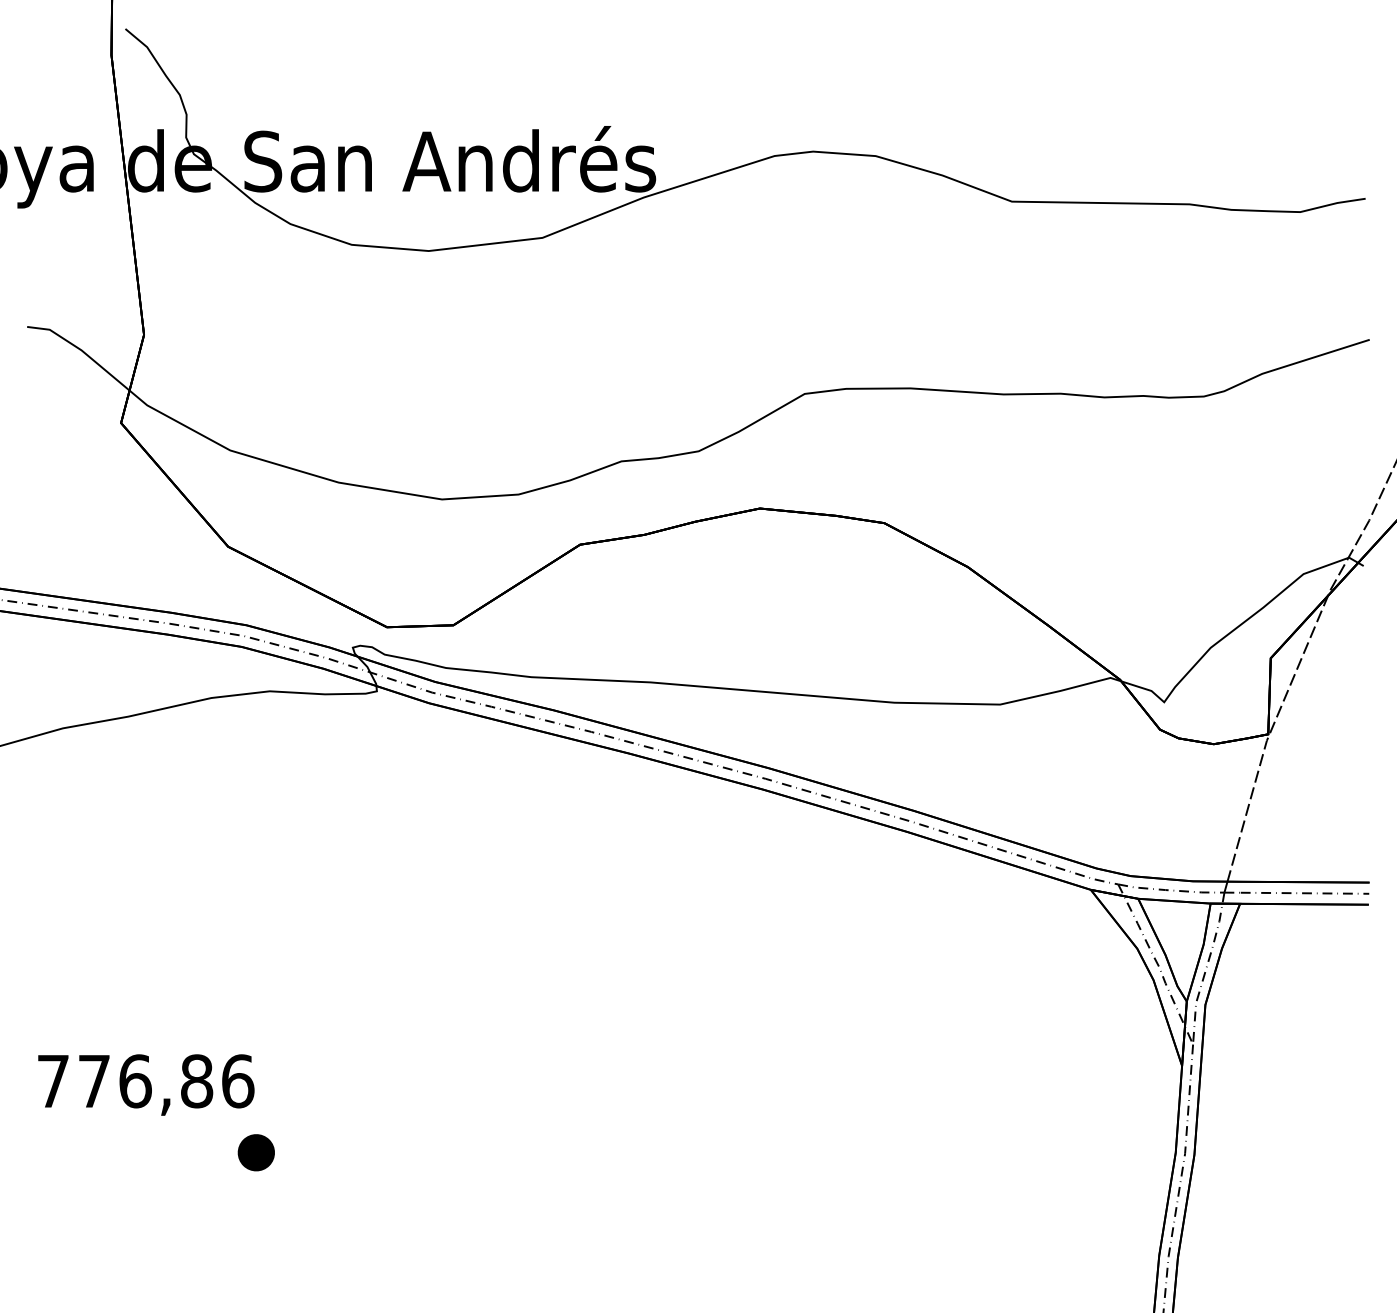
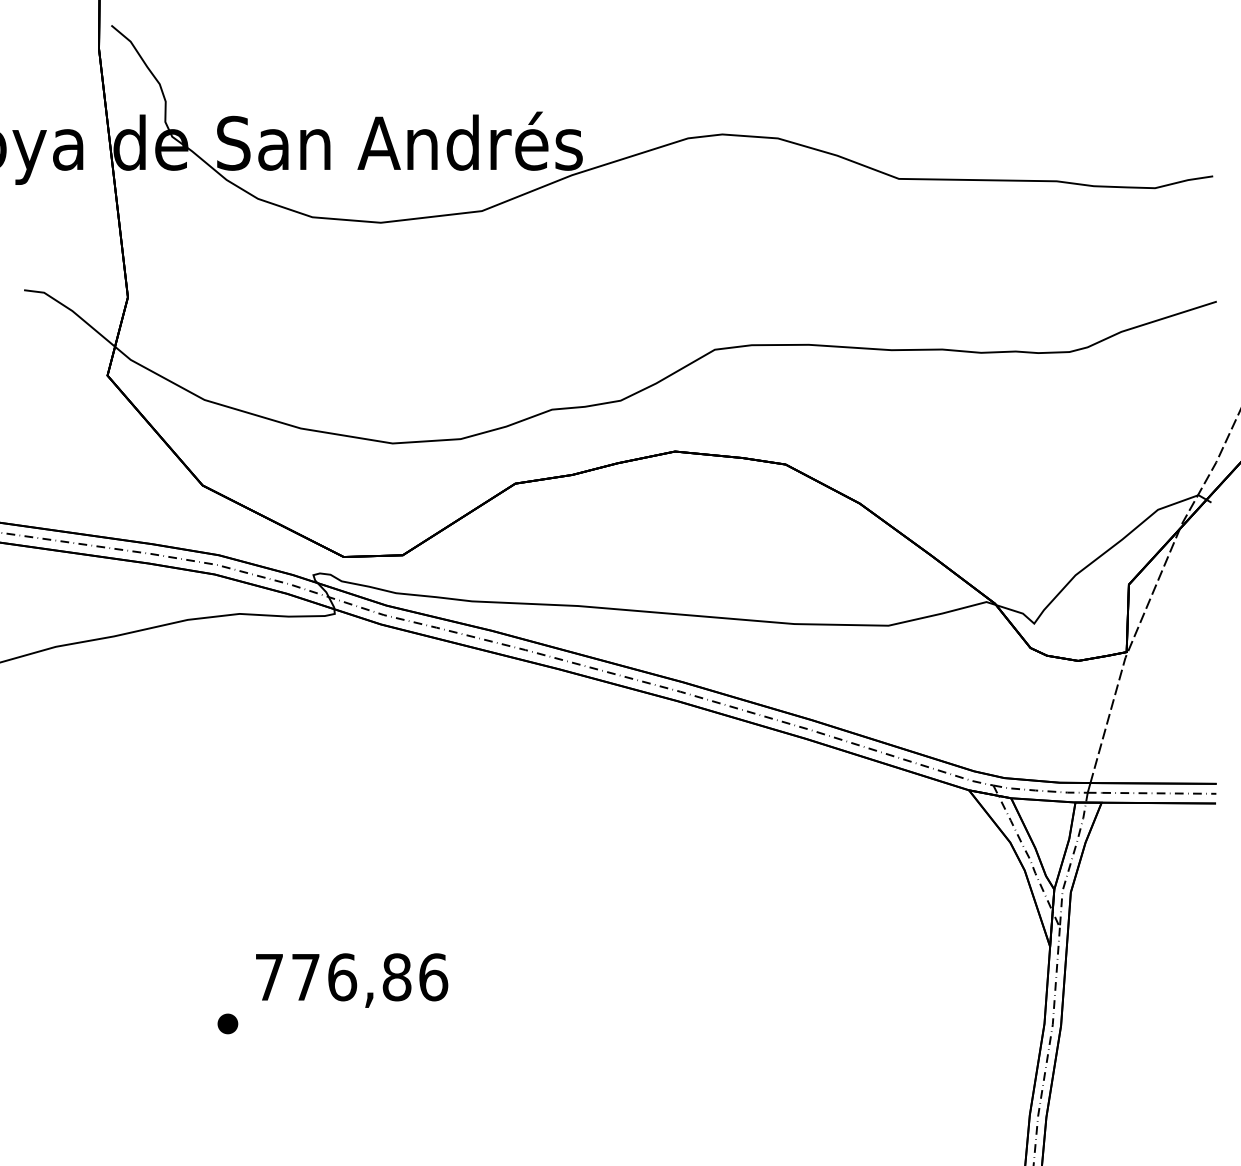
text: (146, 1084) -> (352, 980), moved
part: (256, 1152) -> (227, 1023), size x0.62

